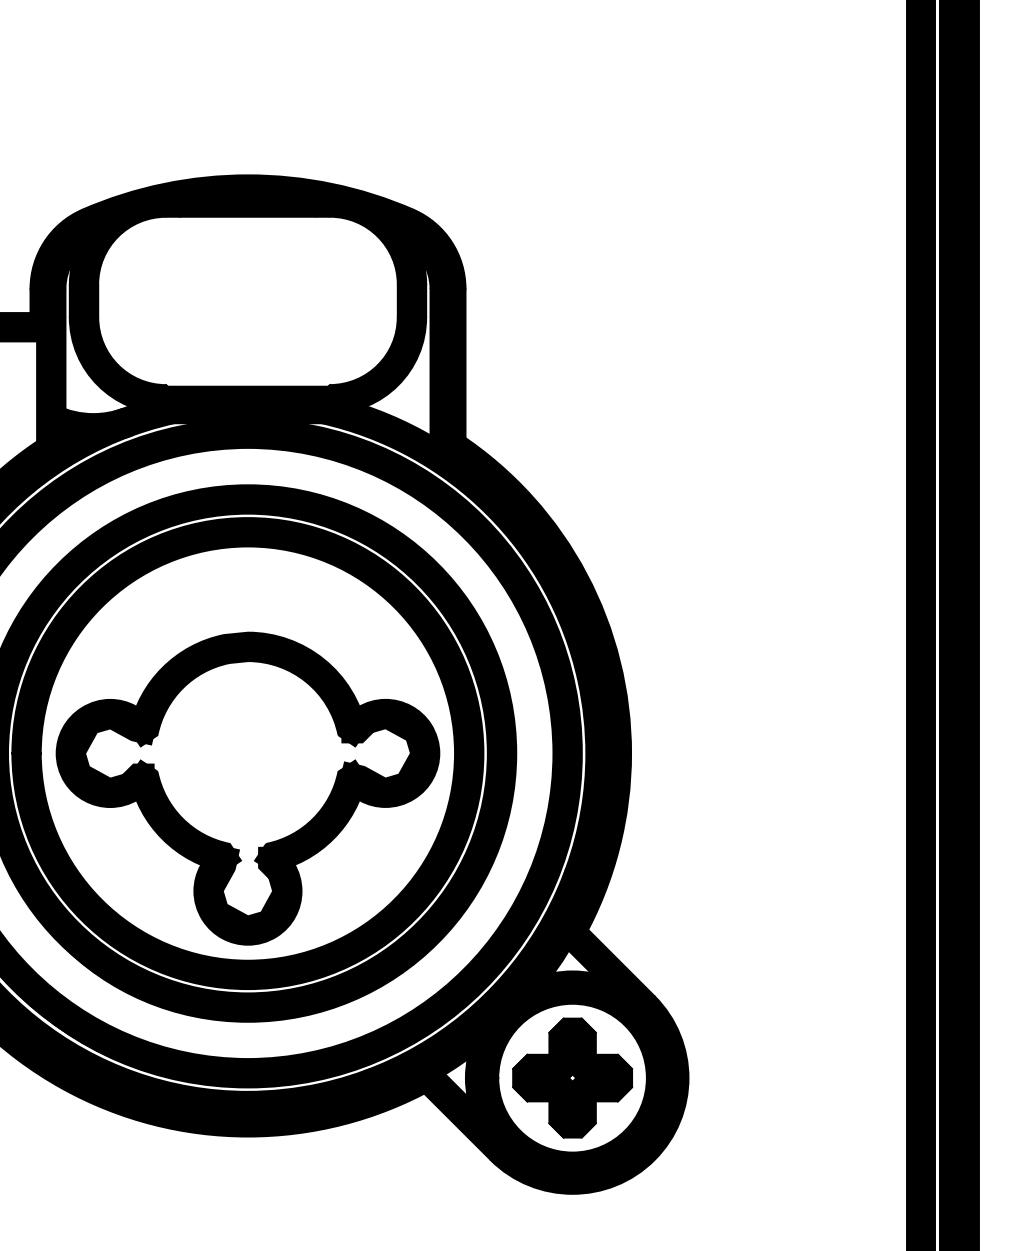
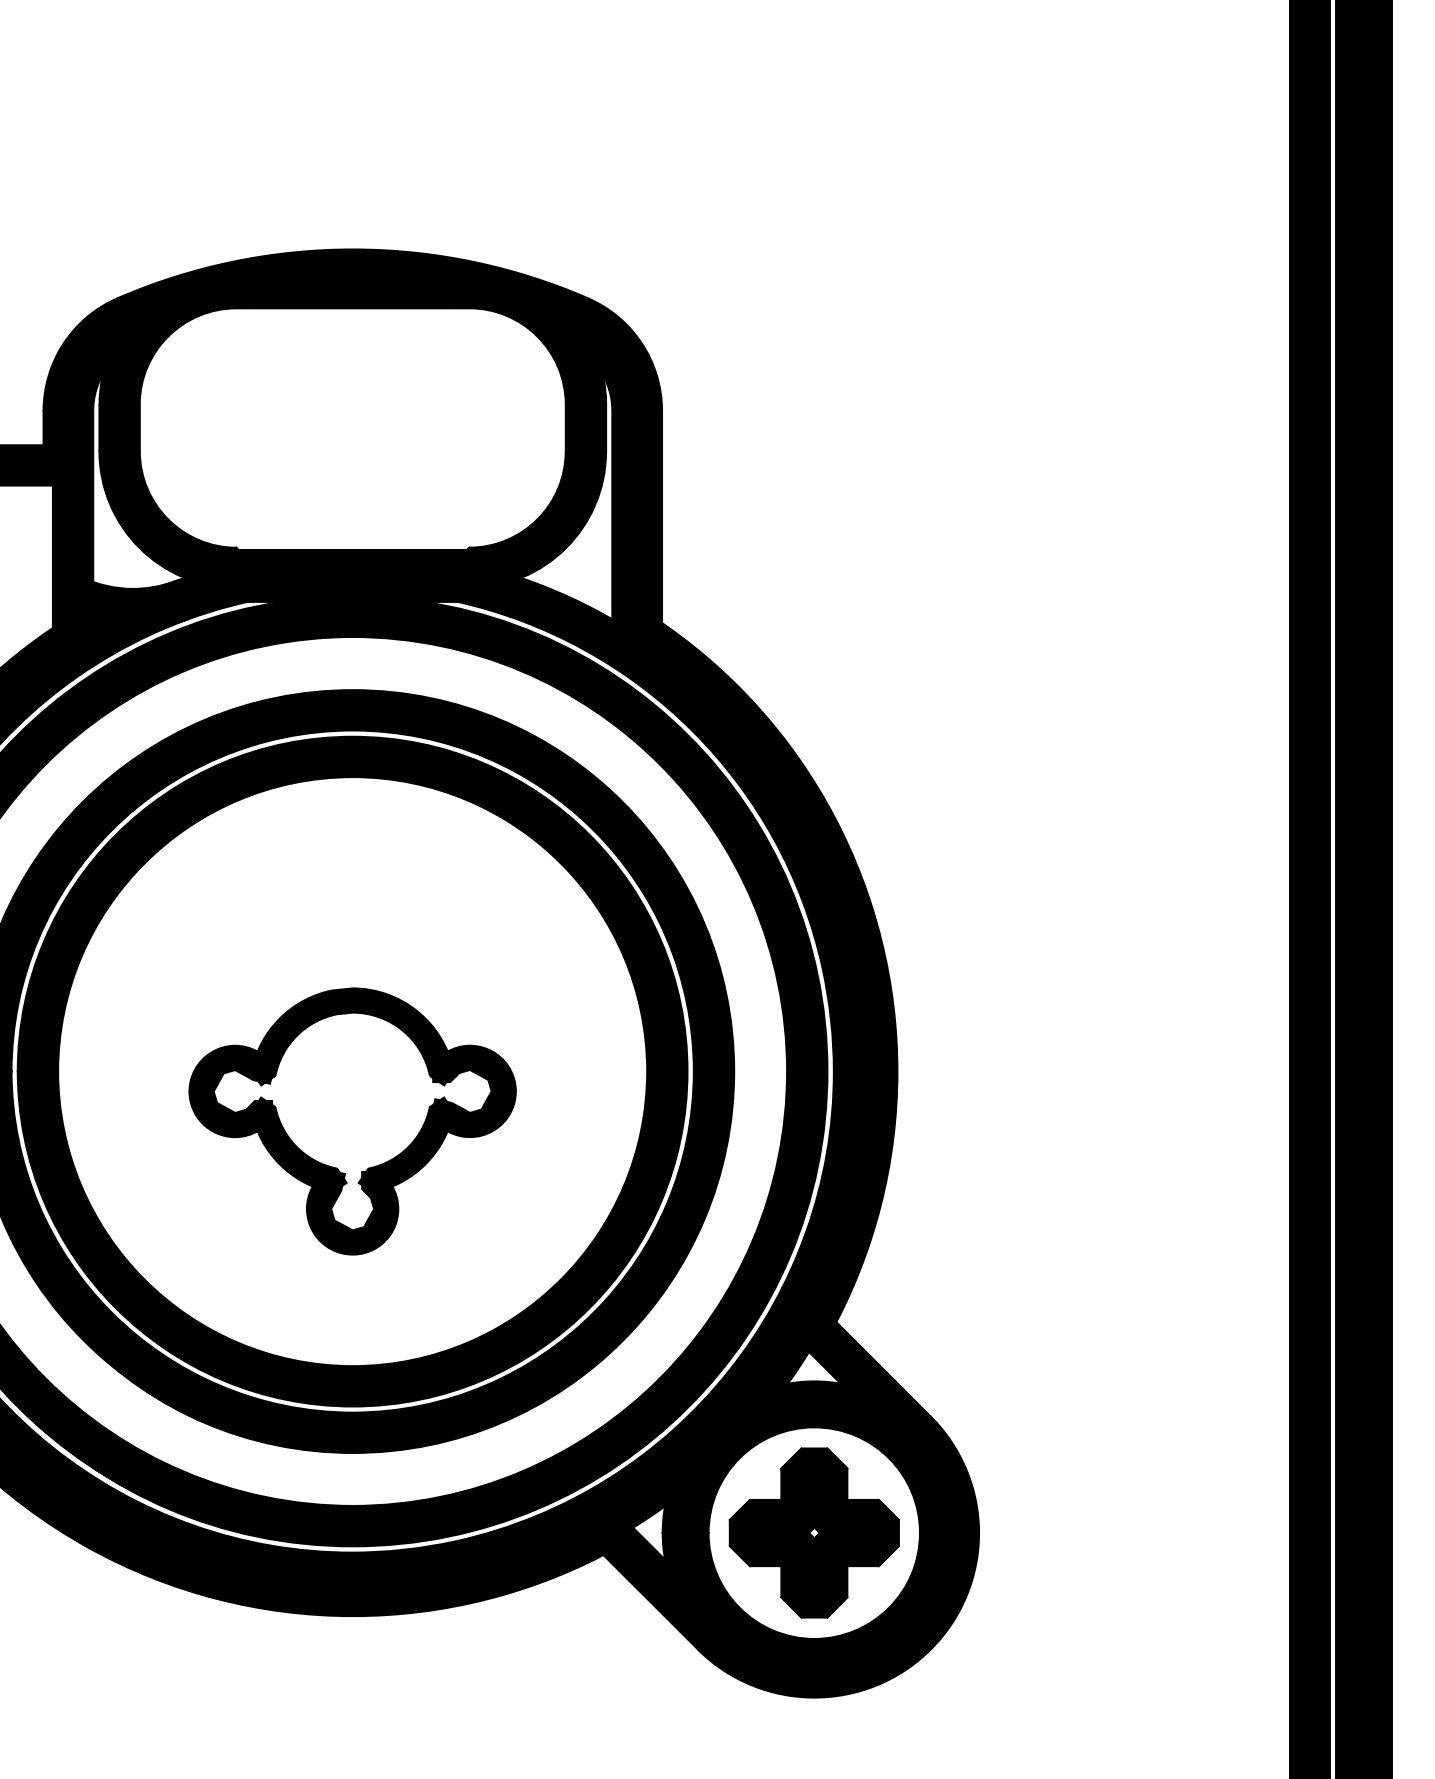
part: (247, 788) -> (352, 1121), size x0.6

